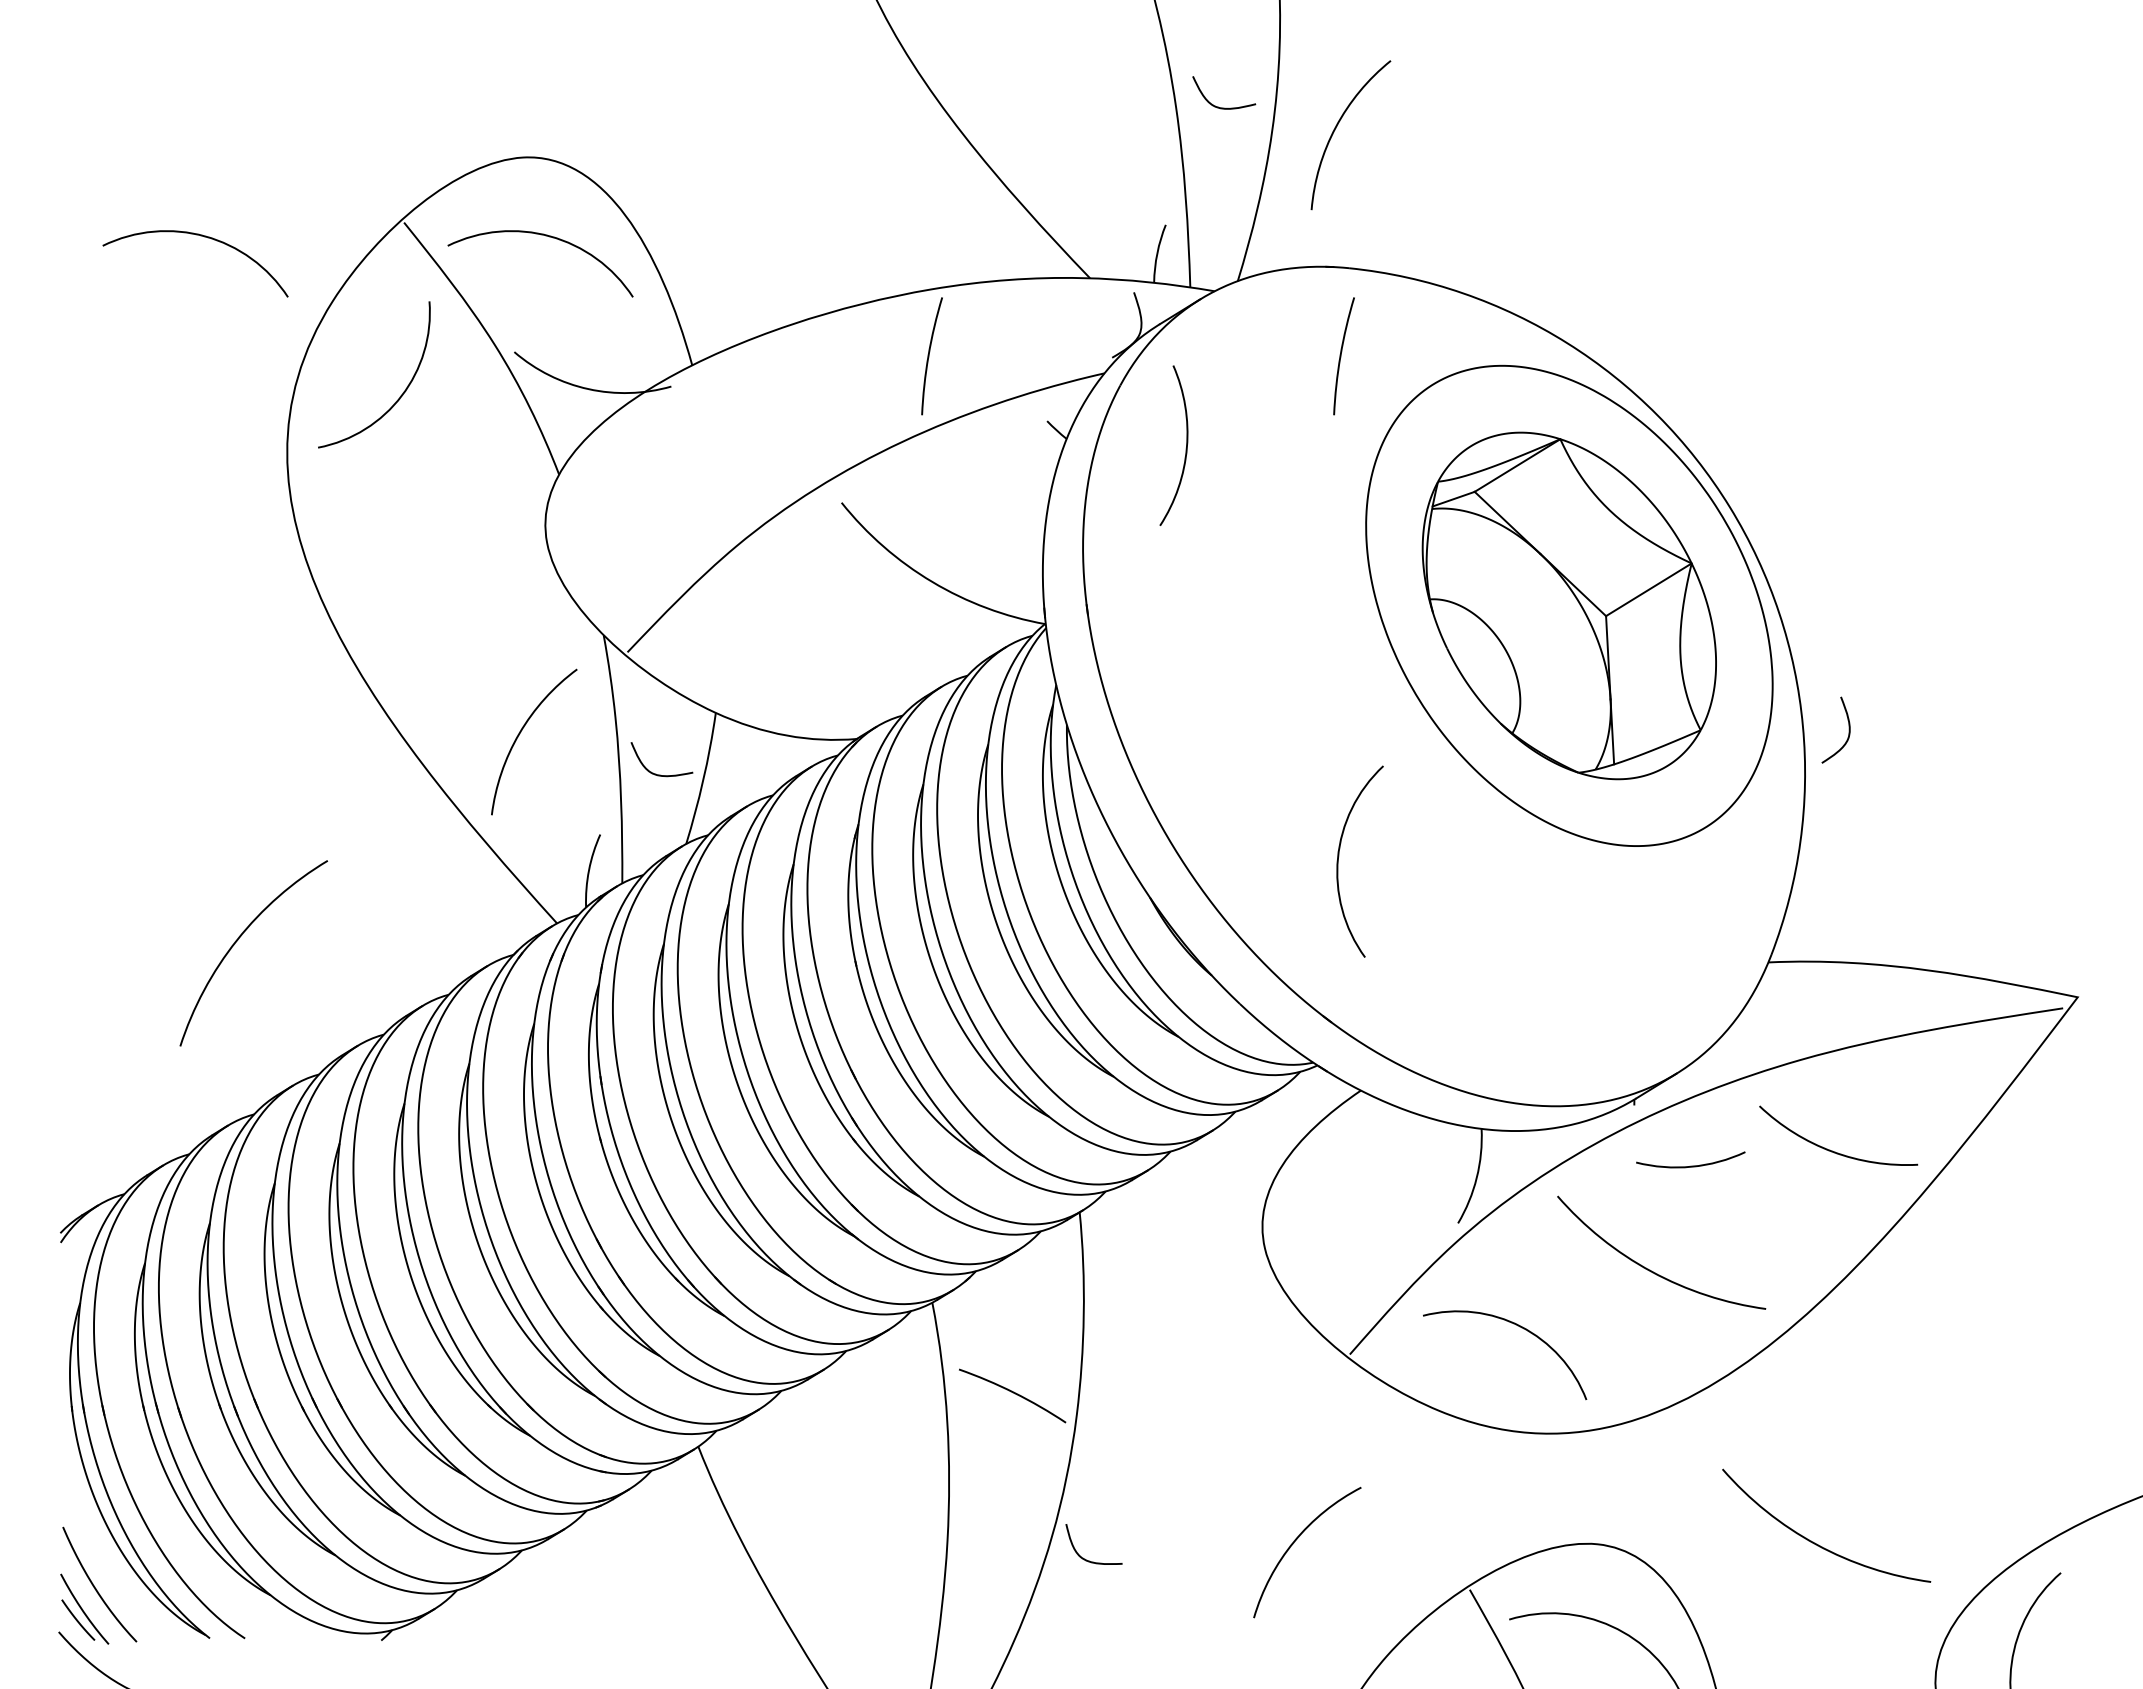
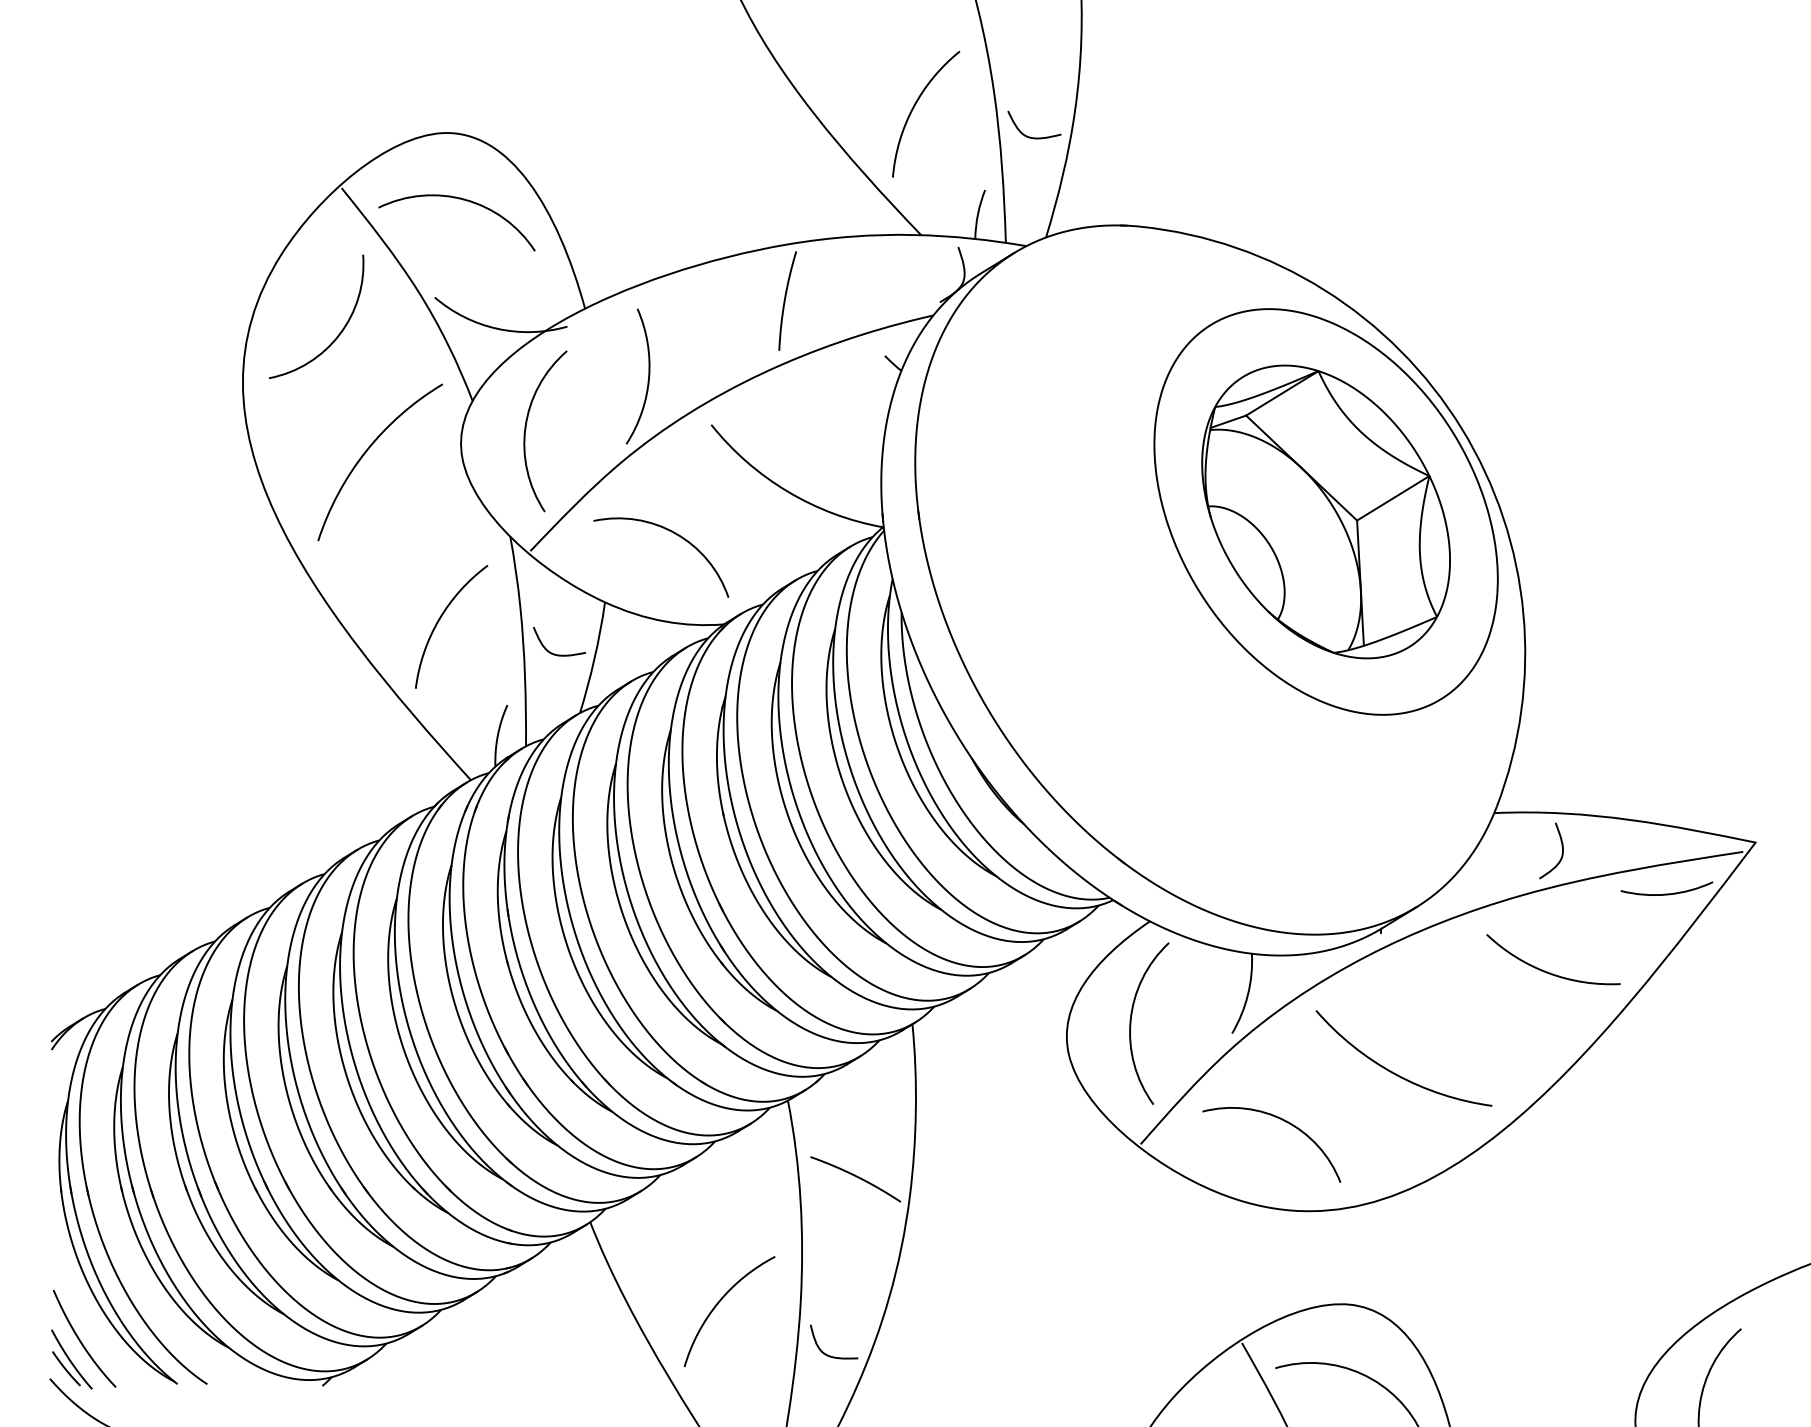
curve: (1224, 107) -> (1034, 137), moved
arc: (1336, 128) -> (913, 108), moved
arc: (200, 236) -> (169, 199), removed
arc: (1341, 356) -> (1133, 301), removed
arc: (1185, 448) -> (647, 378), moved
arc: (622, 509) -> (526, 430), added
arc: (798, 632) -> (674, 534), added
curve: (1848, 729) -> (1561, 850), moved
arc: (1339, 856) -> (1131, 1019), moved
arc: (238, 940) -> (367, 451), moved
arc: (1690, 1165) -> (1666, 893), moved
arc: (1815, 1542) -> (1534, 1303), removed
arc: (1293, 1544) -> (717, 1304), moved
curve: (1083, 1557) -> (825, 1353), moved

